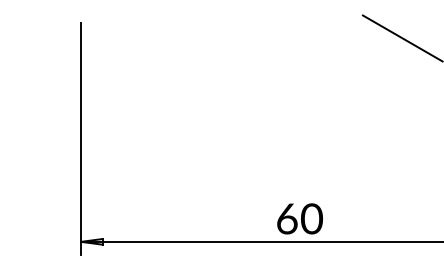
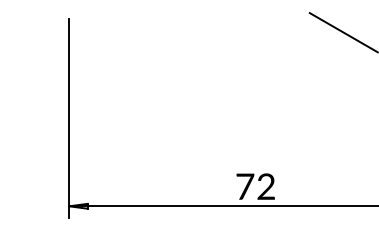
text: (299, 218) -> (255, 186), 60 -> 72

